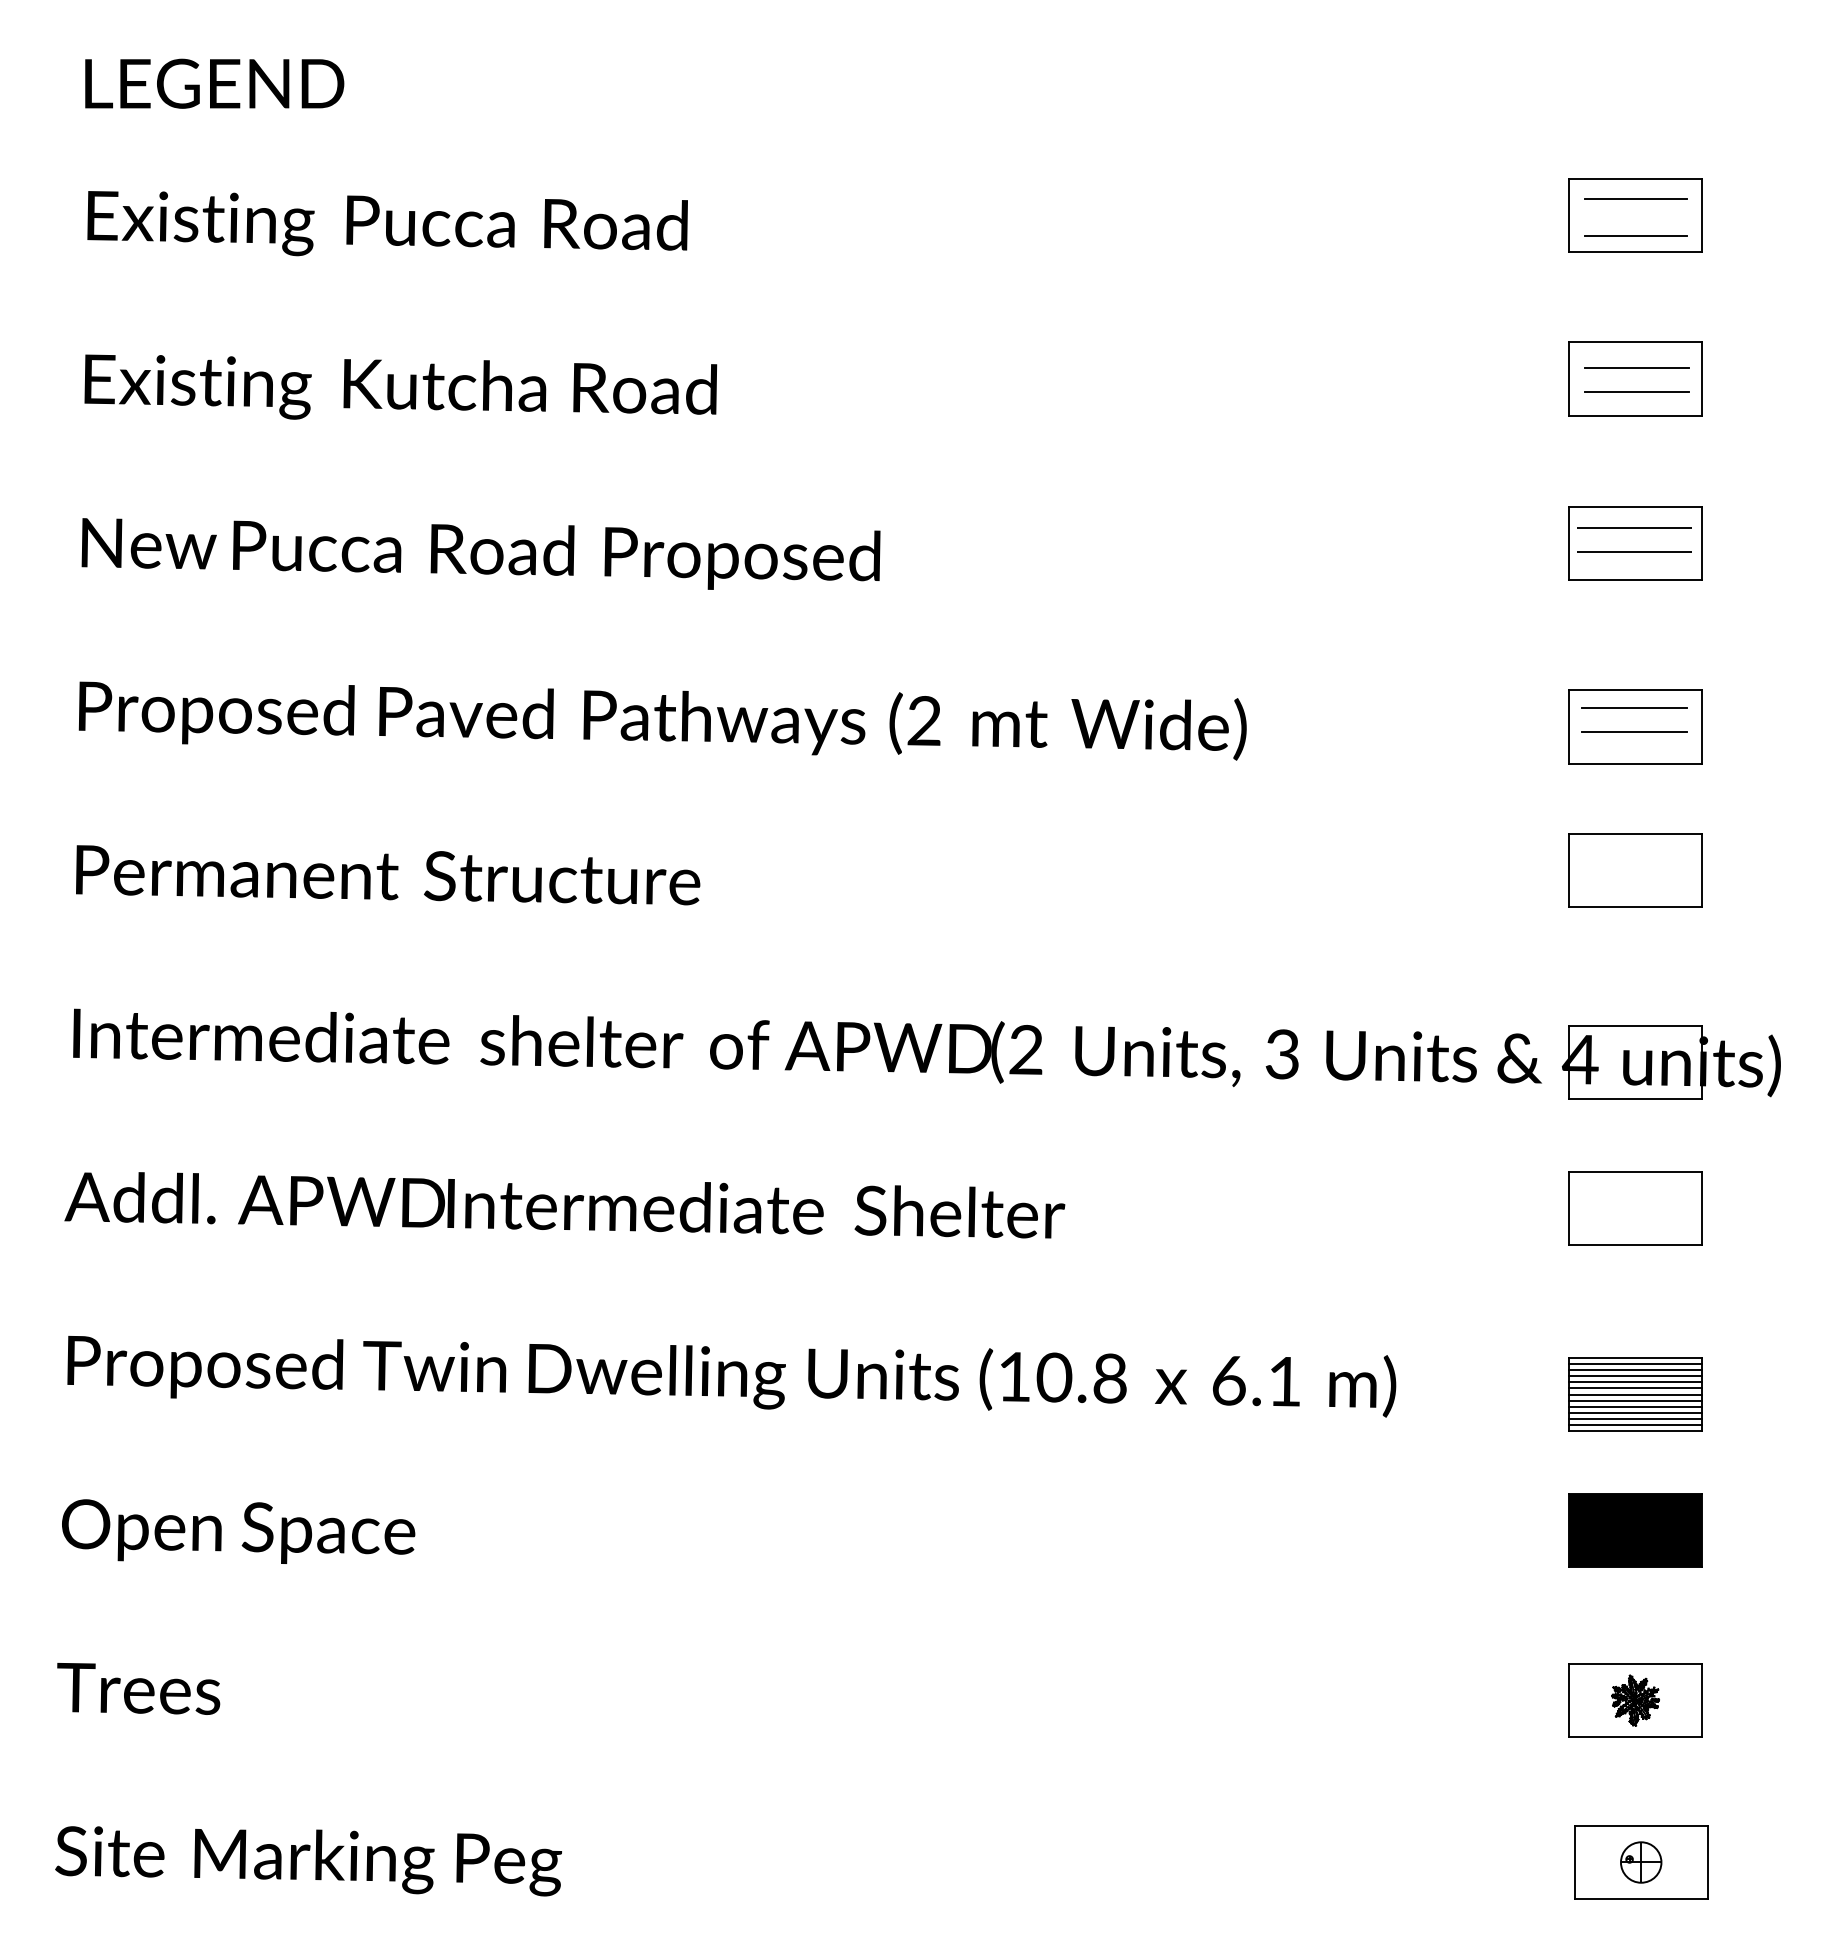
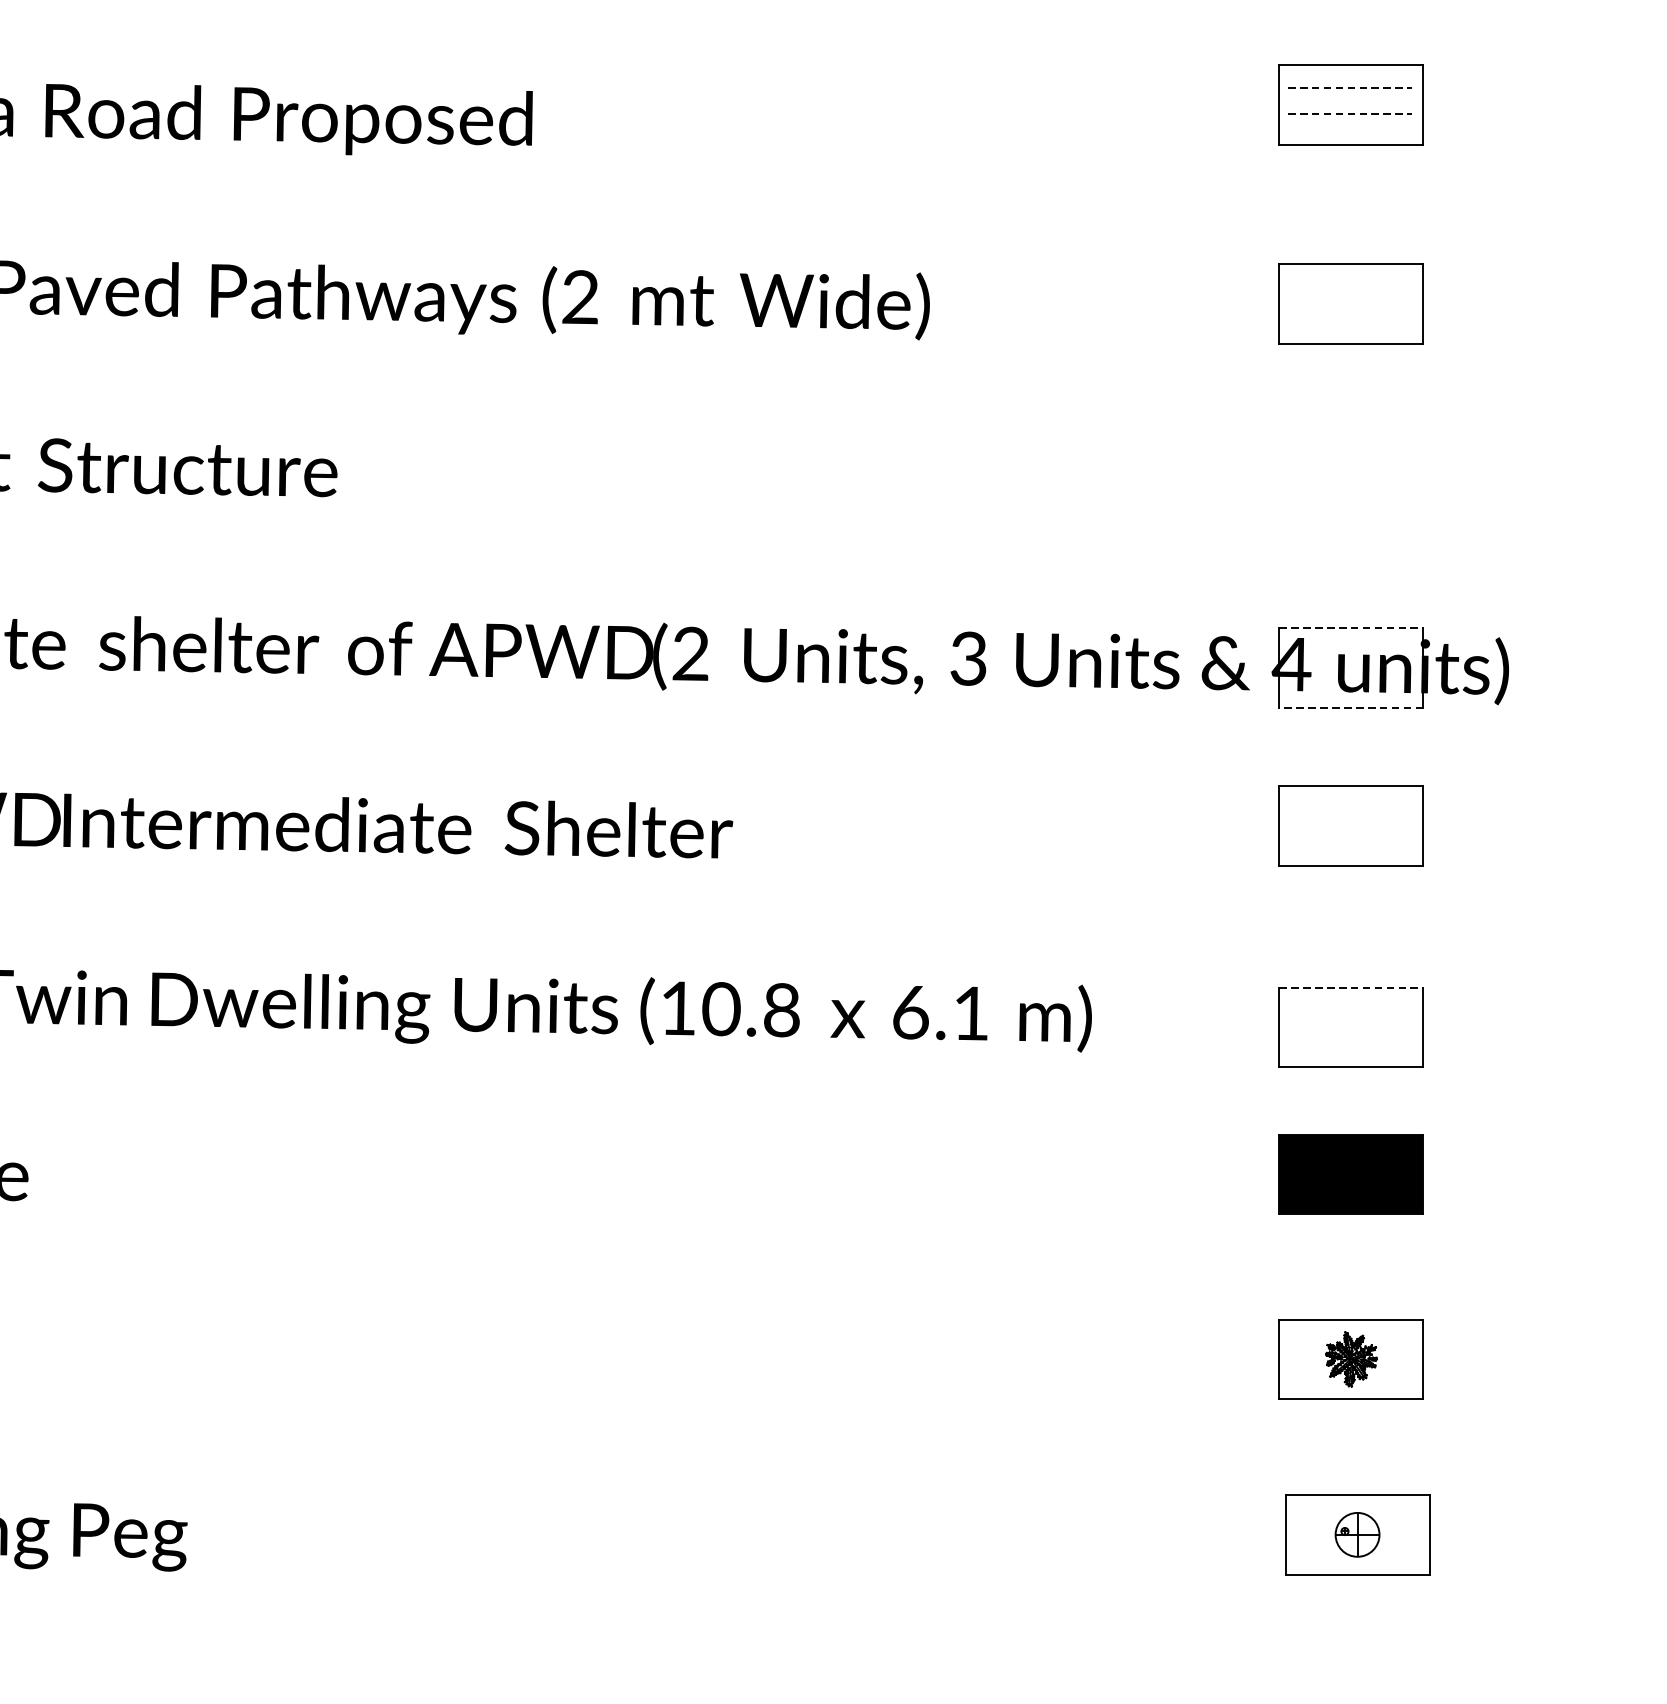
line: (1634, 527) -> (1350, 87), solid -> dashed
line: (1634, 552) -> (1350, 114), solid -> dashed
line: (1634, 707) -> (1350, 282), removed
line: (1634, 732) -> (1350, 309), removed
part: (1635, 870) -> (1351, 459), removed
line: (1635, 1026) -> (1351, 628), solid -> dashed
line: (1634, 1099) -> (1350, 707), solid -> dashed
line: (1635, 1357) -> (1351, 987), solid -> dashed
line: (1634, 1363) -> (1350, 993), removed
line: (1634, 1370) -> (1350, 1001), removed
line: (1634, 1376) -> (1350, 1007), removed
line: (1634, 1382) -> (1350, 1014), removed
line: (1634, 1388) -> (1350, 1020), removed
line: (1634, 1394) -> (1350, 1027), removed
line: (1634, 1400) -> (1350, 1033), removed
line: (1634, 1406) -> (1350, 1040), removed
line: (1634, 1412) -> (1350, 1046), removed
line: (1634, 1419) -> (1350, 1054), removed
line: (1634, 1425) -> (1350, 1061), removed

